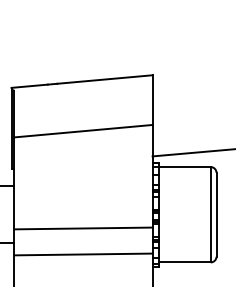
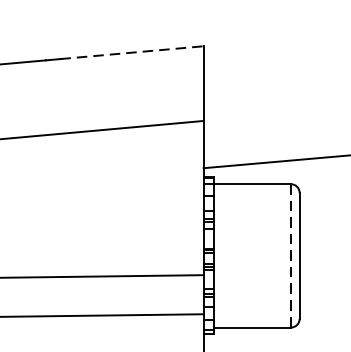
line: (104, 79) -> (131, 52), solid -> dashed
line: (210, 214) -> (290, 255), solid -> dashed

